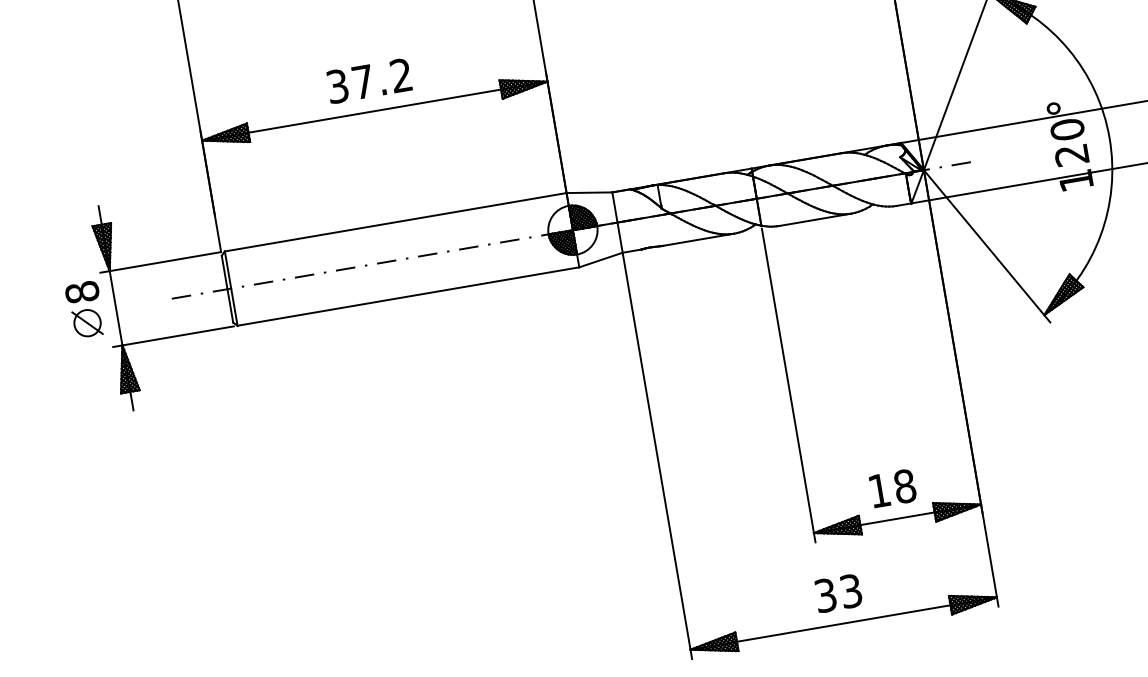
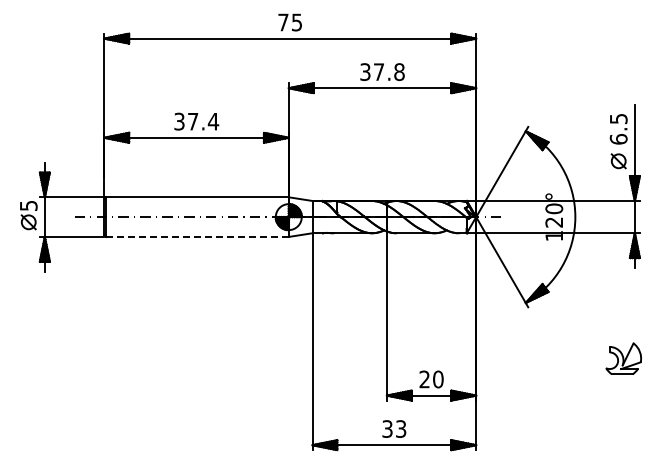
text: (401, 75) -> (213, 121), 37.2 -> 37.4
text: (81, 291) -> (28, 205), 8 -> 5
line: (410, 295) -> (198, 236), solid -> dashed
text: (892, 488) -> (431, 379), 18 -> 20

